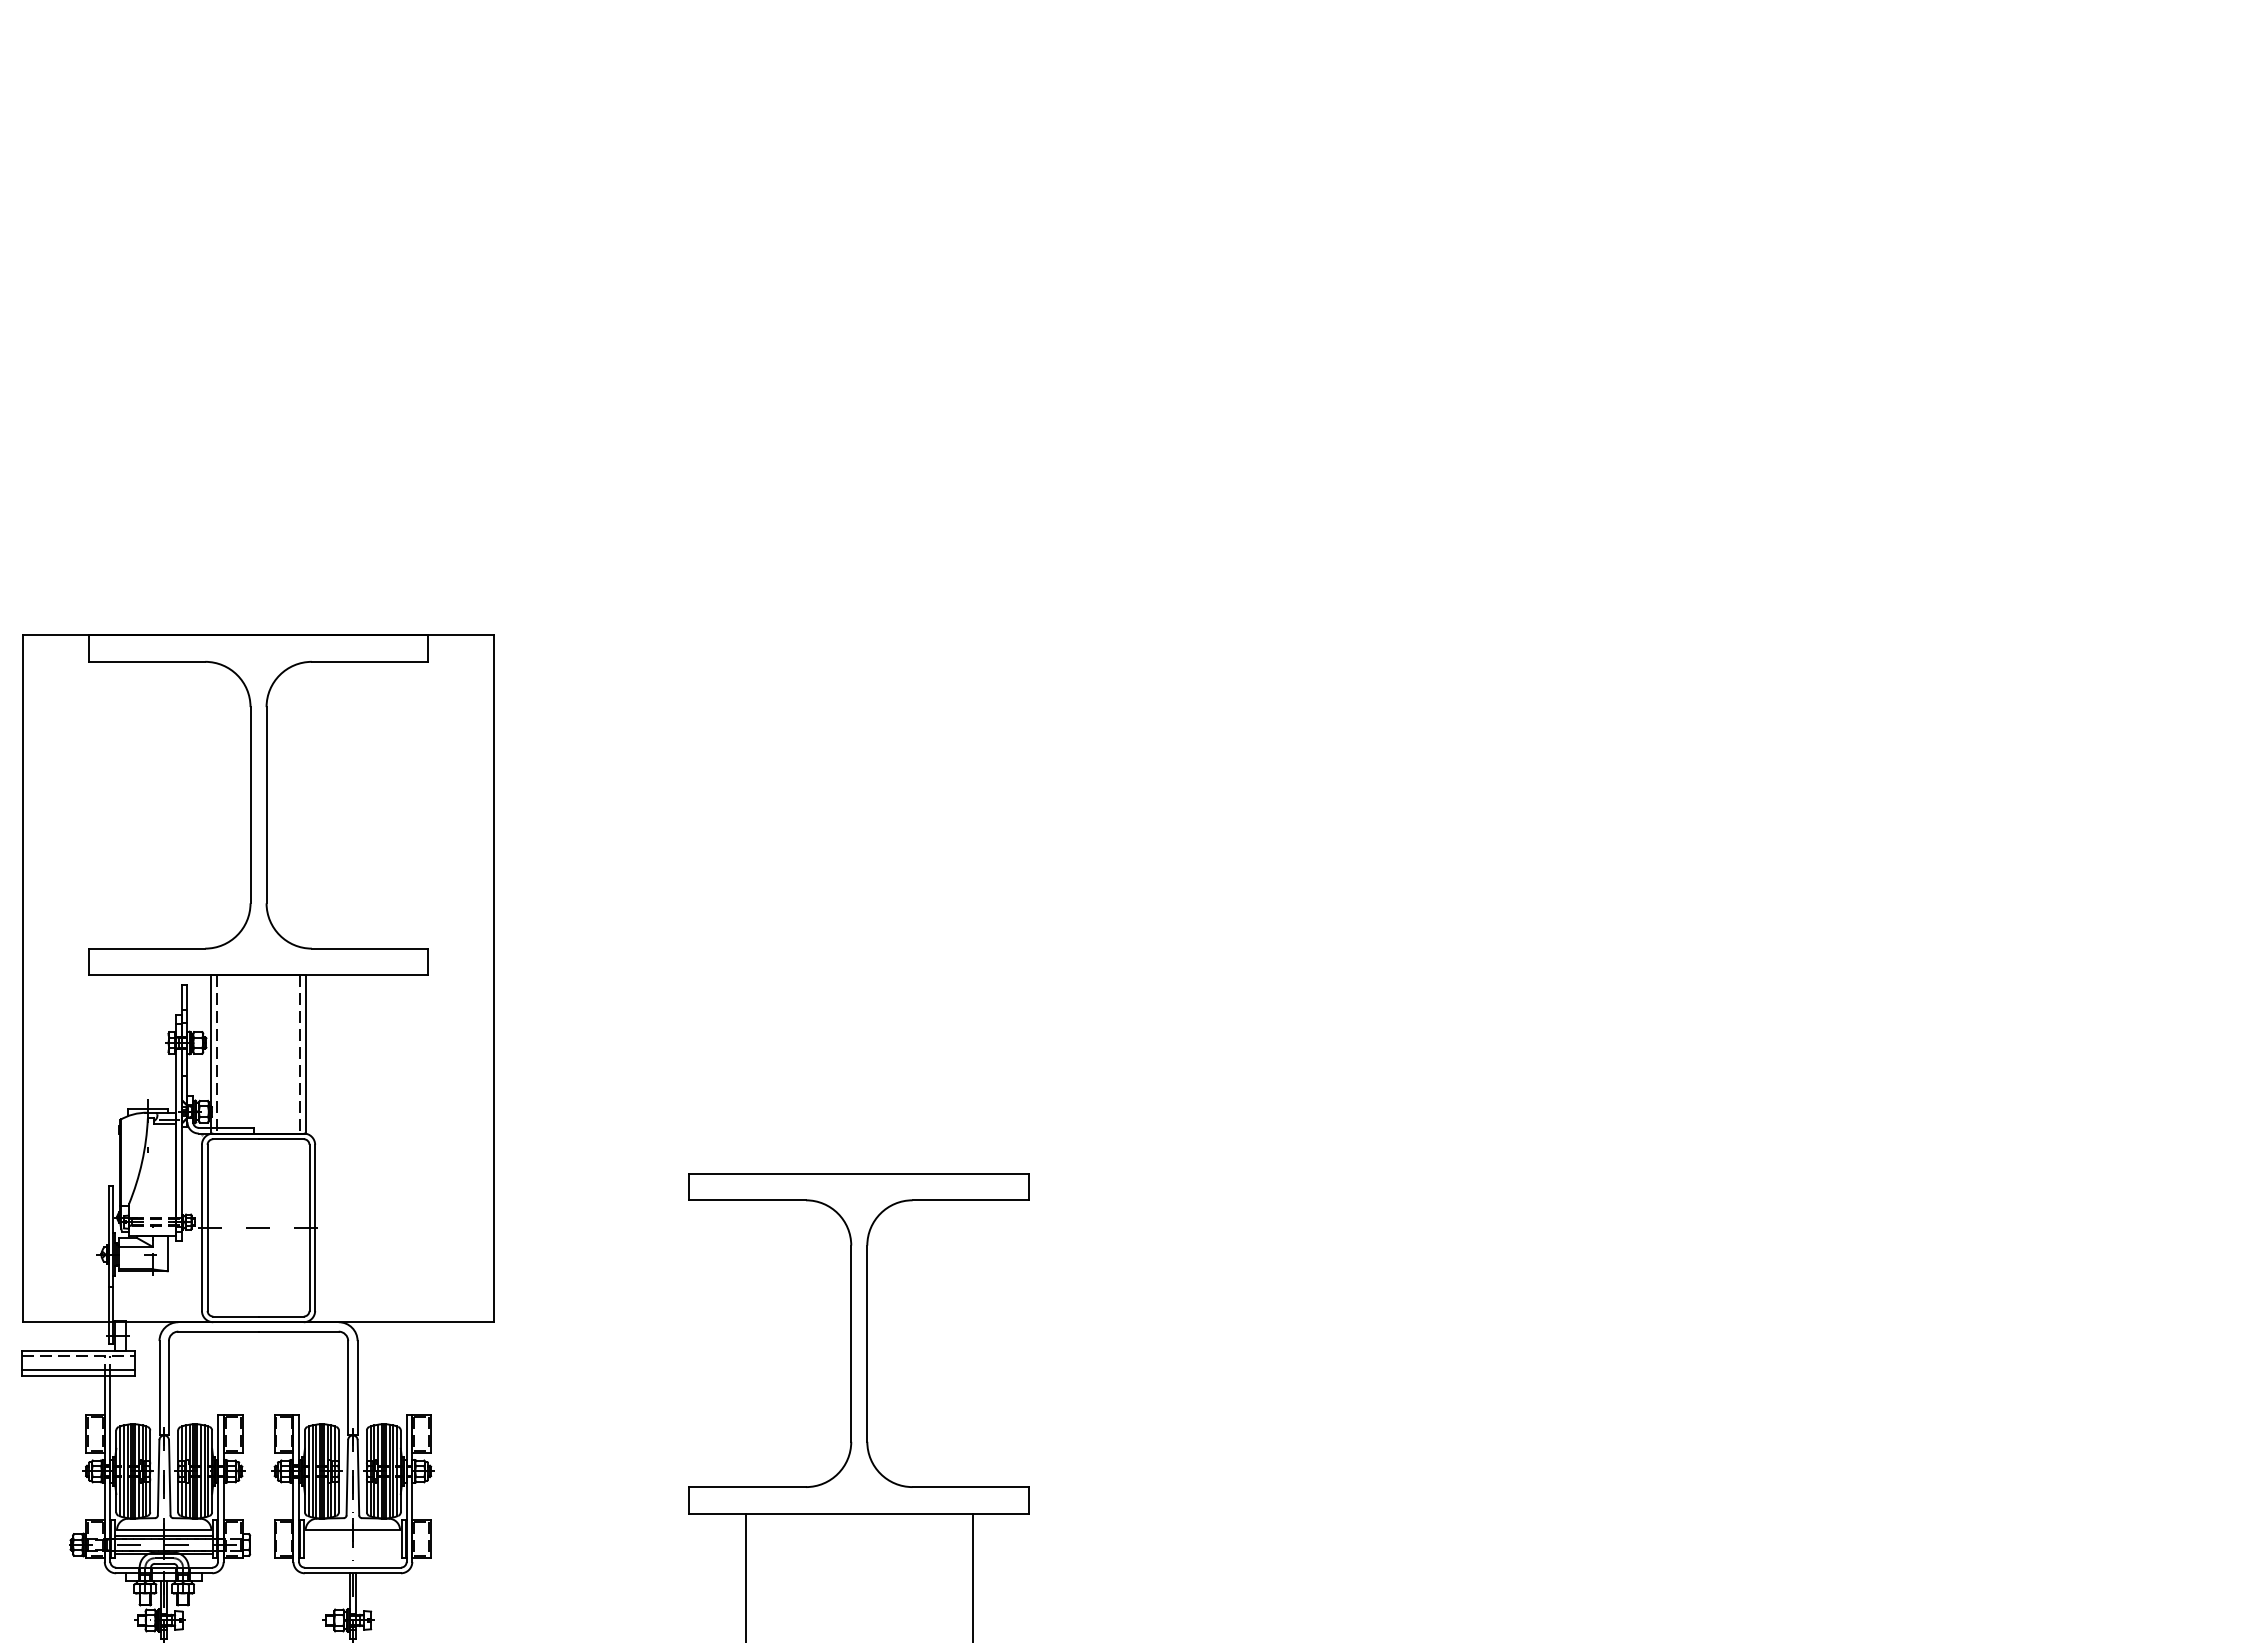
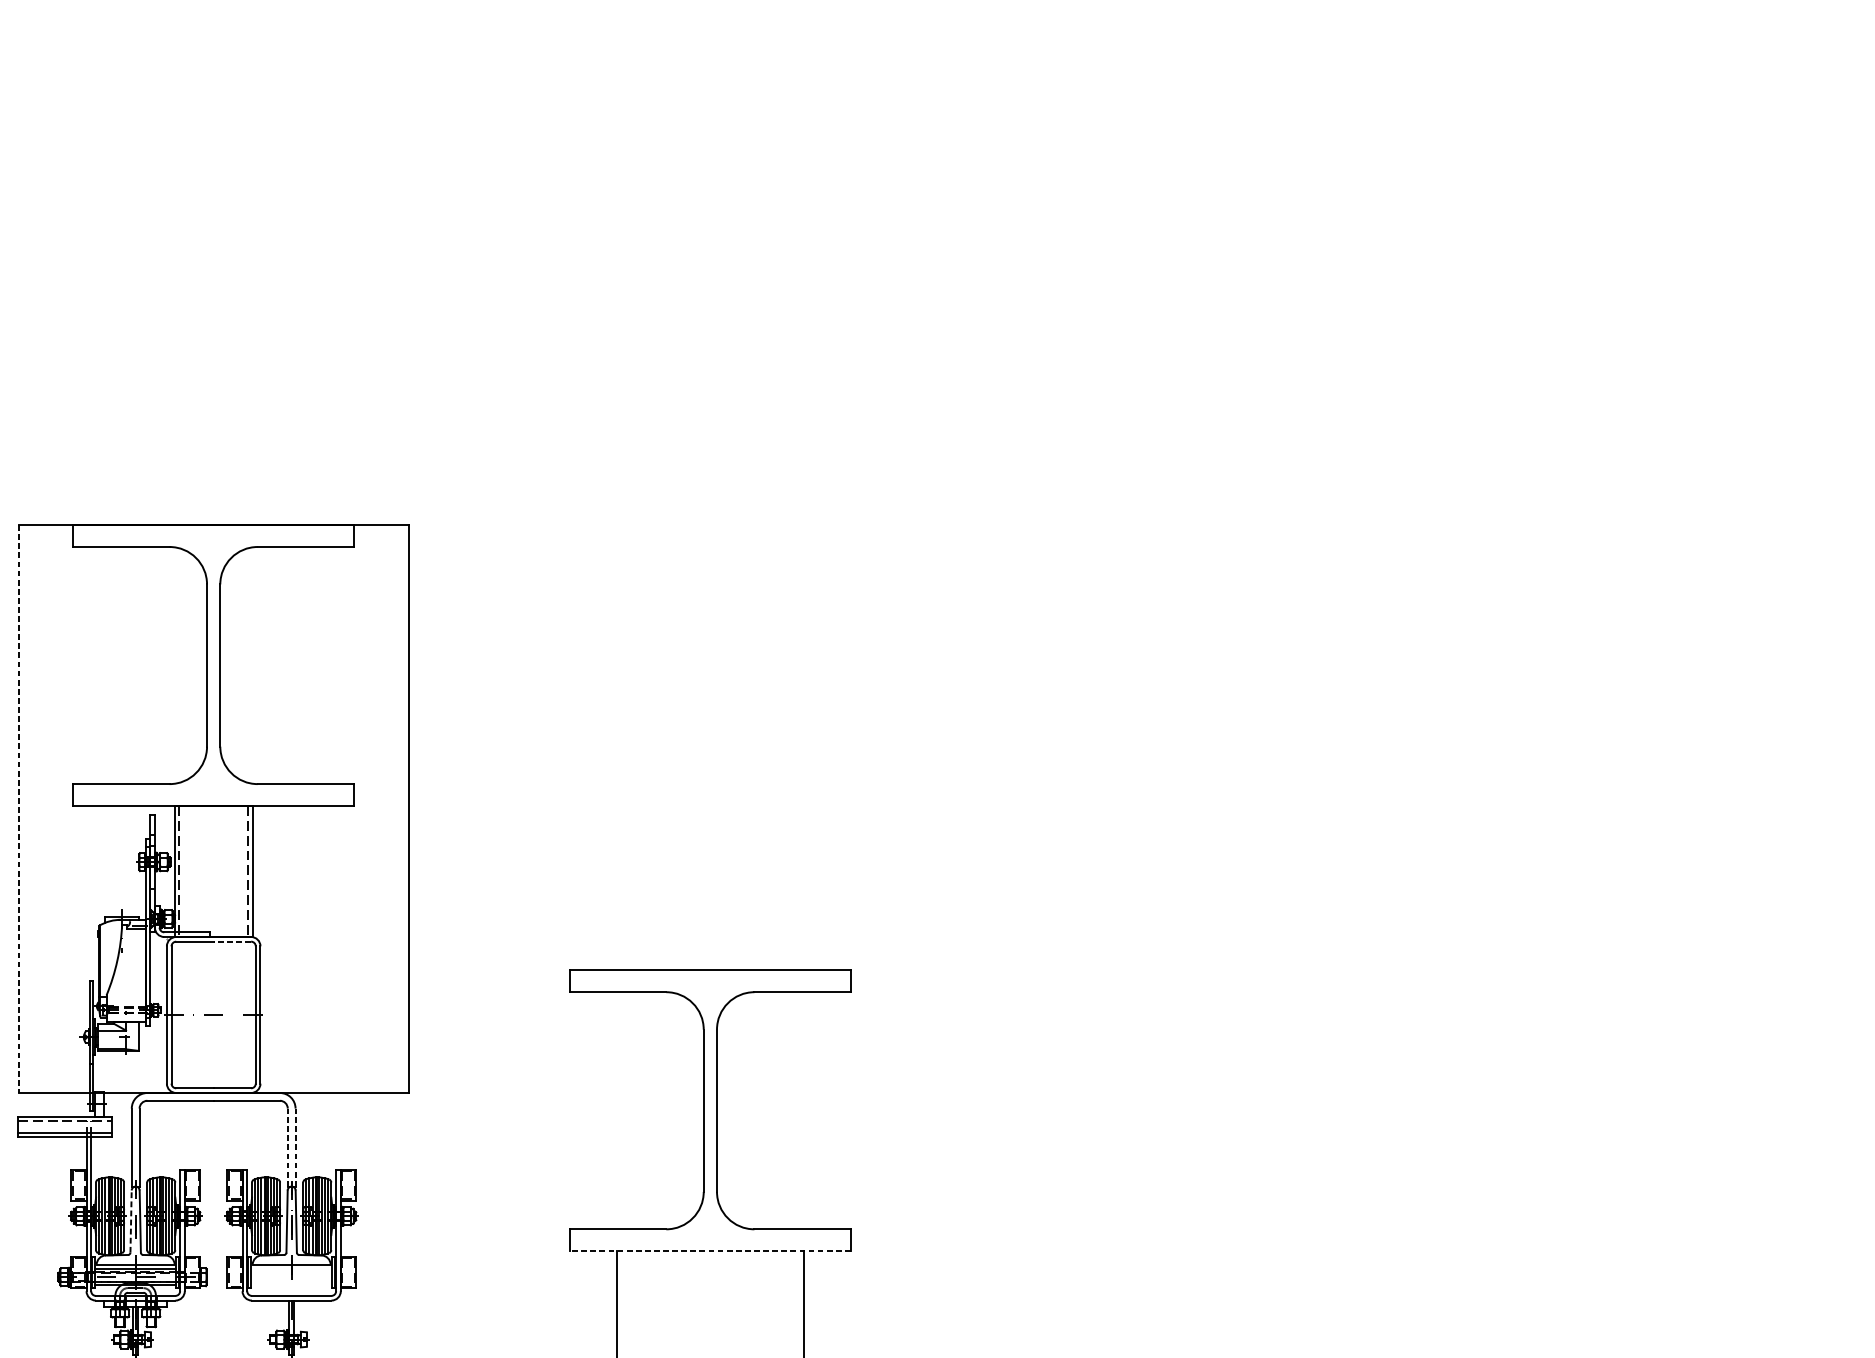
line: (22, 979) -> (18, 809), solid -> dashed
line: (281, 1139) -> (232, 941), solid -> dashed
line: (348, 1387) -> (288, 1146), solid -> dashed
line: (357, 1387) -> (295, 1146), solid -> dashed
line: (158, 1477) -> (130, 1221), solid -> dashed
line: (859, 1513) -> (710, 1251), solid -> dashed

